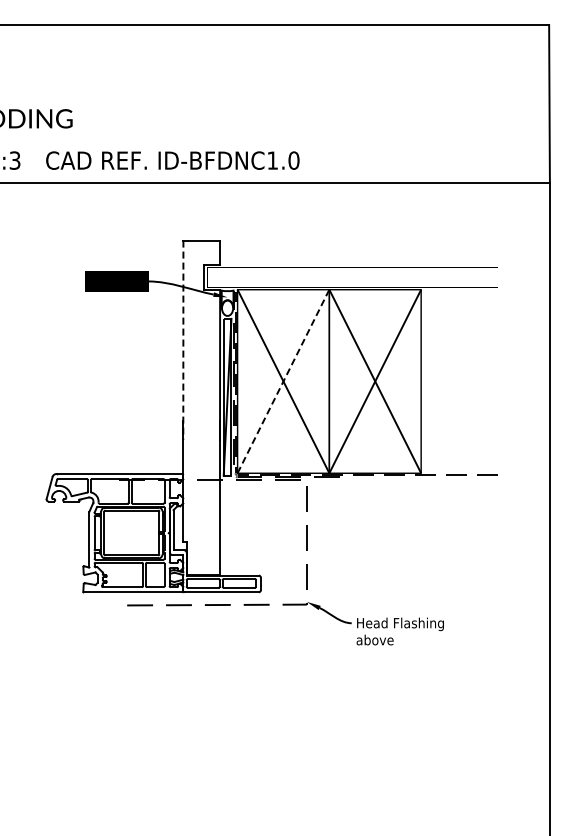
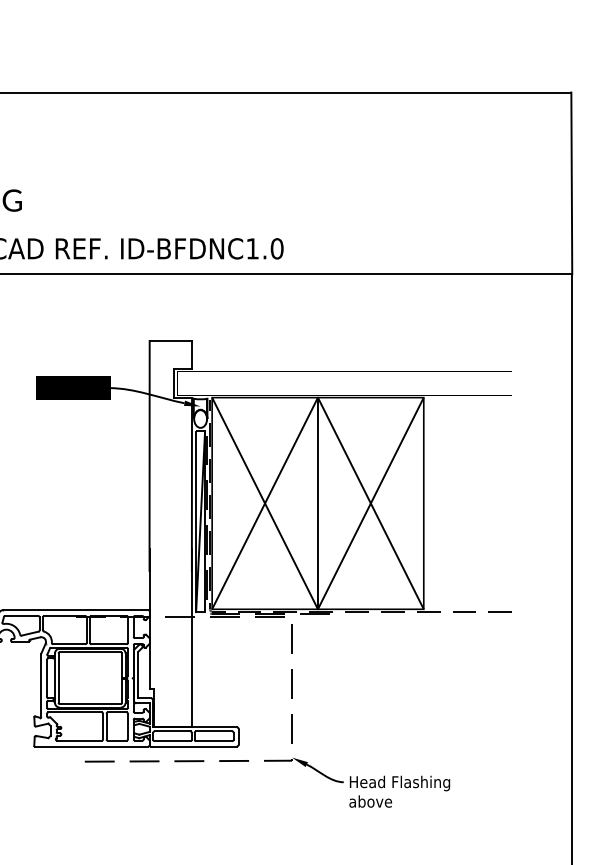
line: (183, 340) -> (149, 456), dashed -> solid
line: (283, 381) -> (265, 503), dashed -> solid

